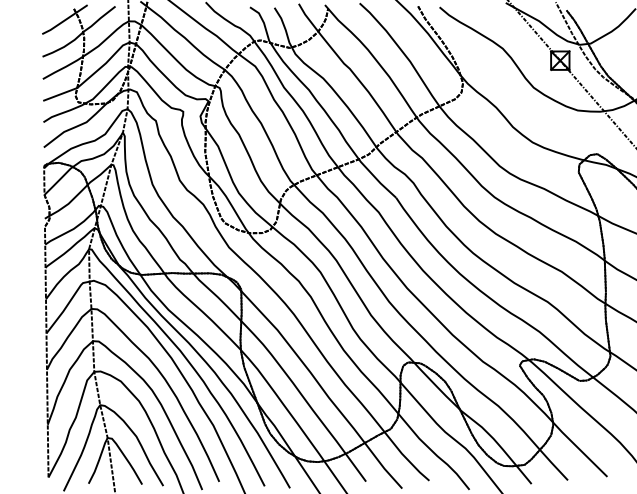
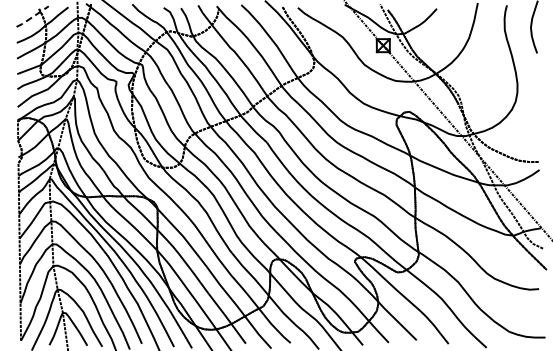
line: (64, 20) -> (32, 17), solid -> dashed

